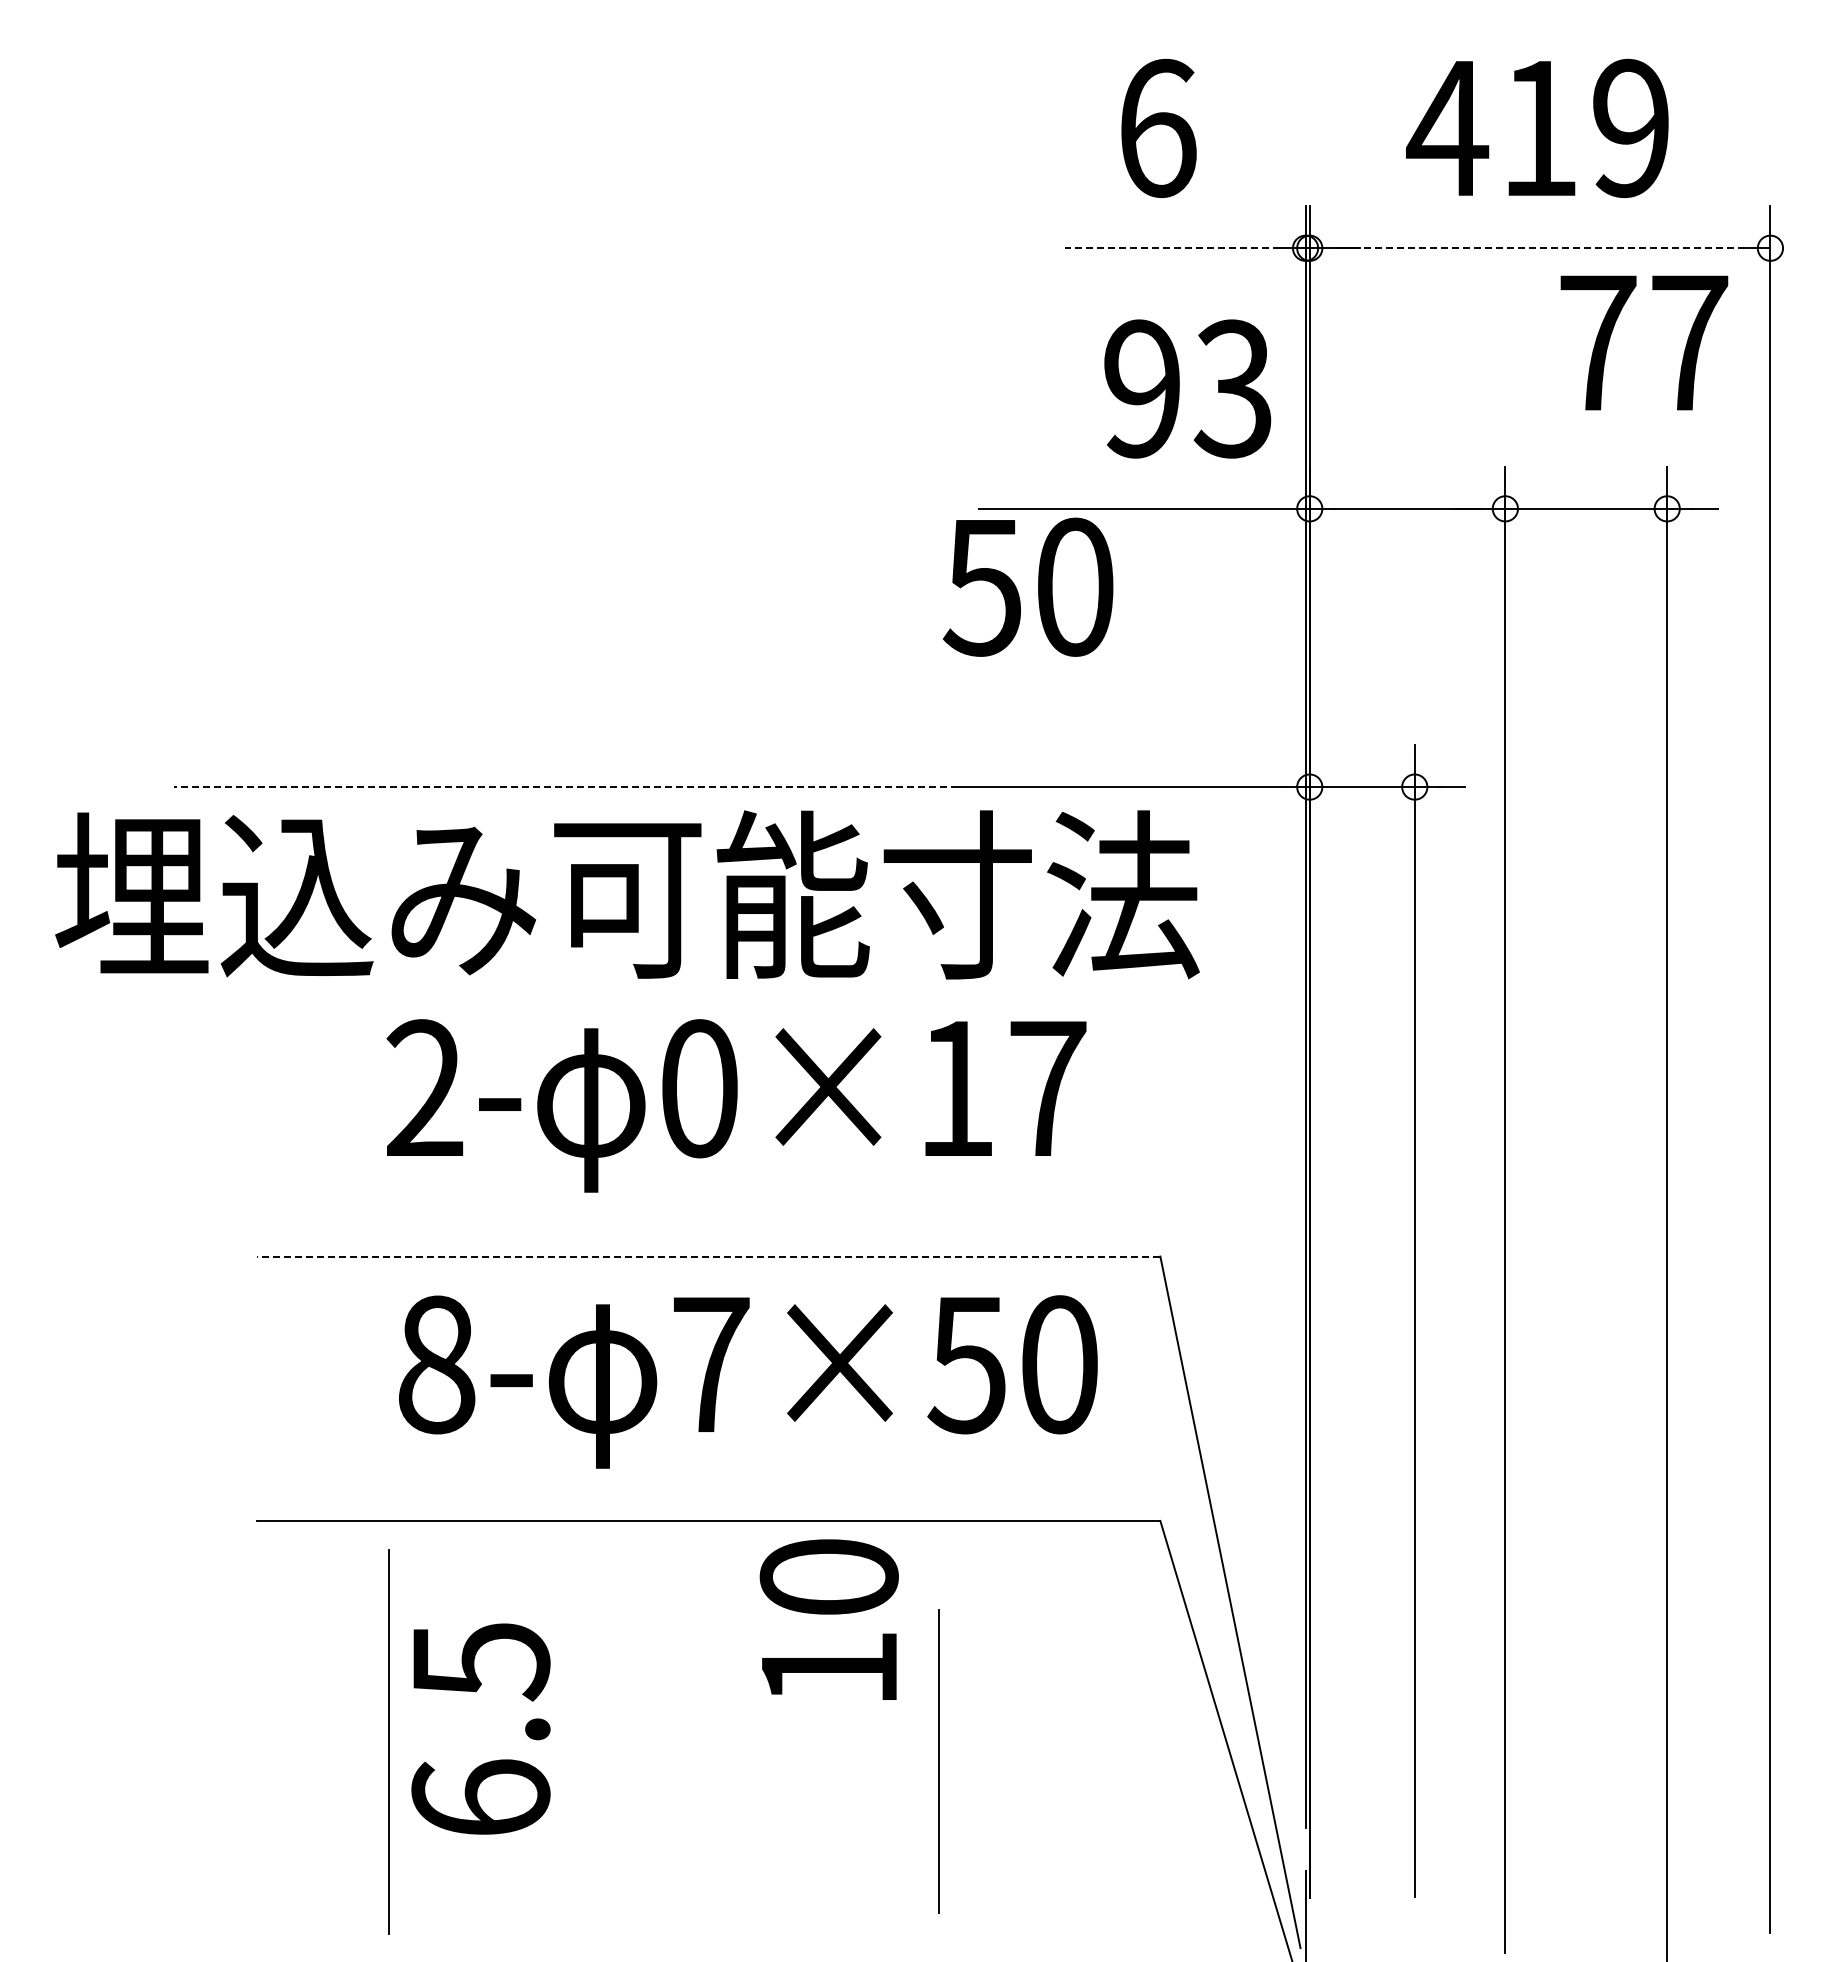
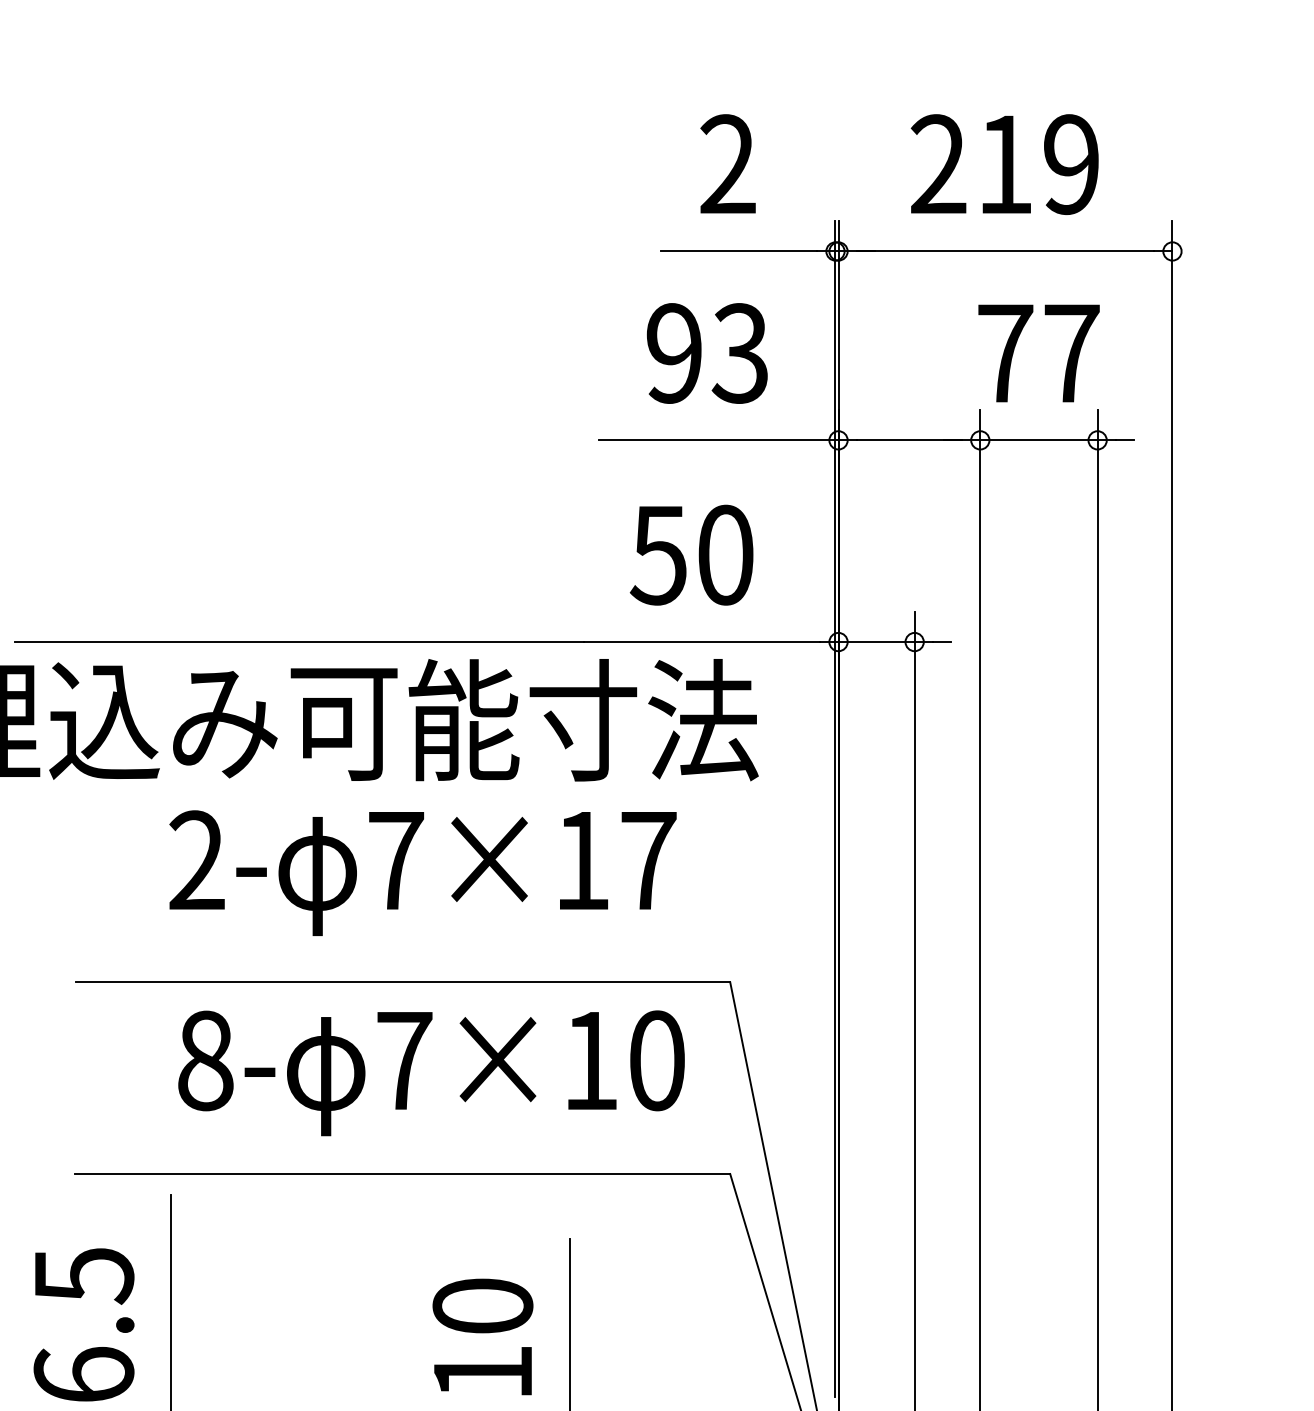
text: (1447, 126) -> (938, 163), 419 -> 219
text: (1157, 128) -> (728, 164), 6 -> 2
line: (1172, 248) -> (739, 251), dashed -> solid
line: (1539, 248) -> (1005, 251), dashed -> solid
text: (1644, 342) -> (1039, 353), moved
text: (1187, 388) -> (707, 353), moved
text: (1027, 586) -> (691, 554), moved
line: (565, 787) -> (299, 642), dashed -> solid
text: (699, 1088) -> (396, 860), 0×17 -> 7×17
line: (708, 1256) -> (402, 982), dashed -> solid
text: (966, 1365) -> (589, 1061), 7×50 -> 7×10
text: (828, 1619) -> (482, 1336), moved
text: (480, 1728) -> (83, 1324), moved

